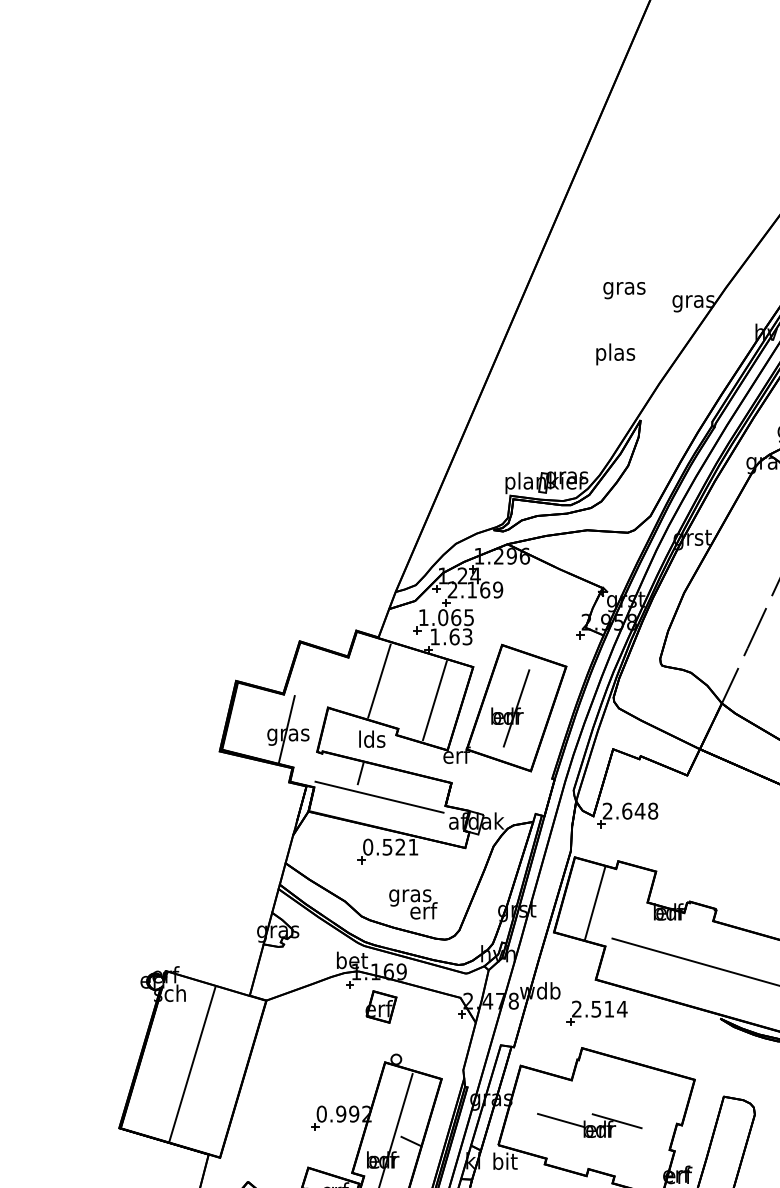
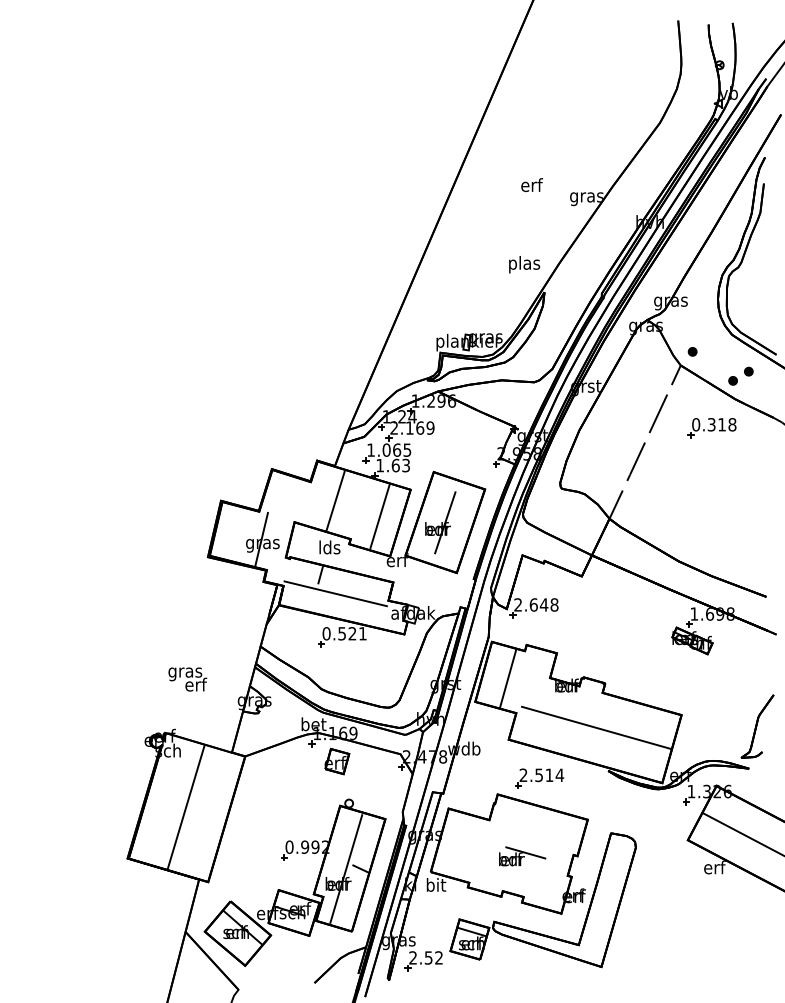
text: (624, 287) -> (531, 186), gras -> erf
text: (615, 354) -> (524, 264), moved
text: (412, 904) -> (187, 679), moved
part: (596, 1013) -> (539, 778), moved
line: (560, 1120) -> (480, 852), removed

